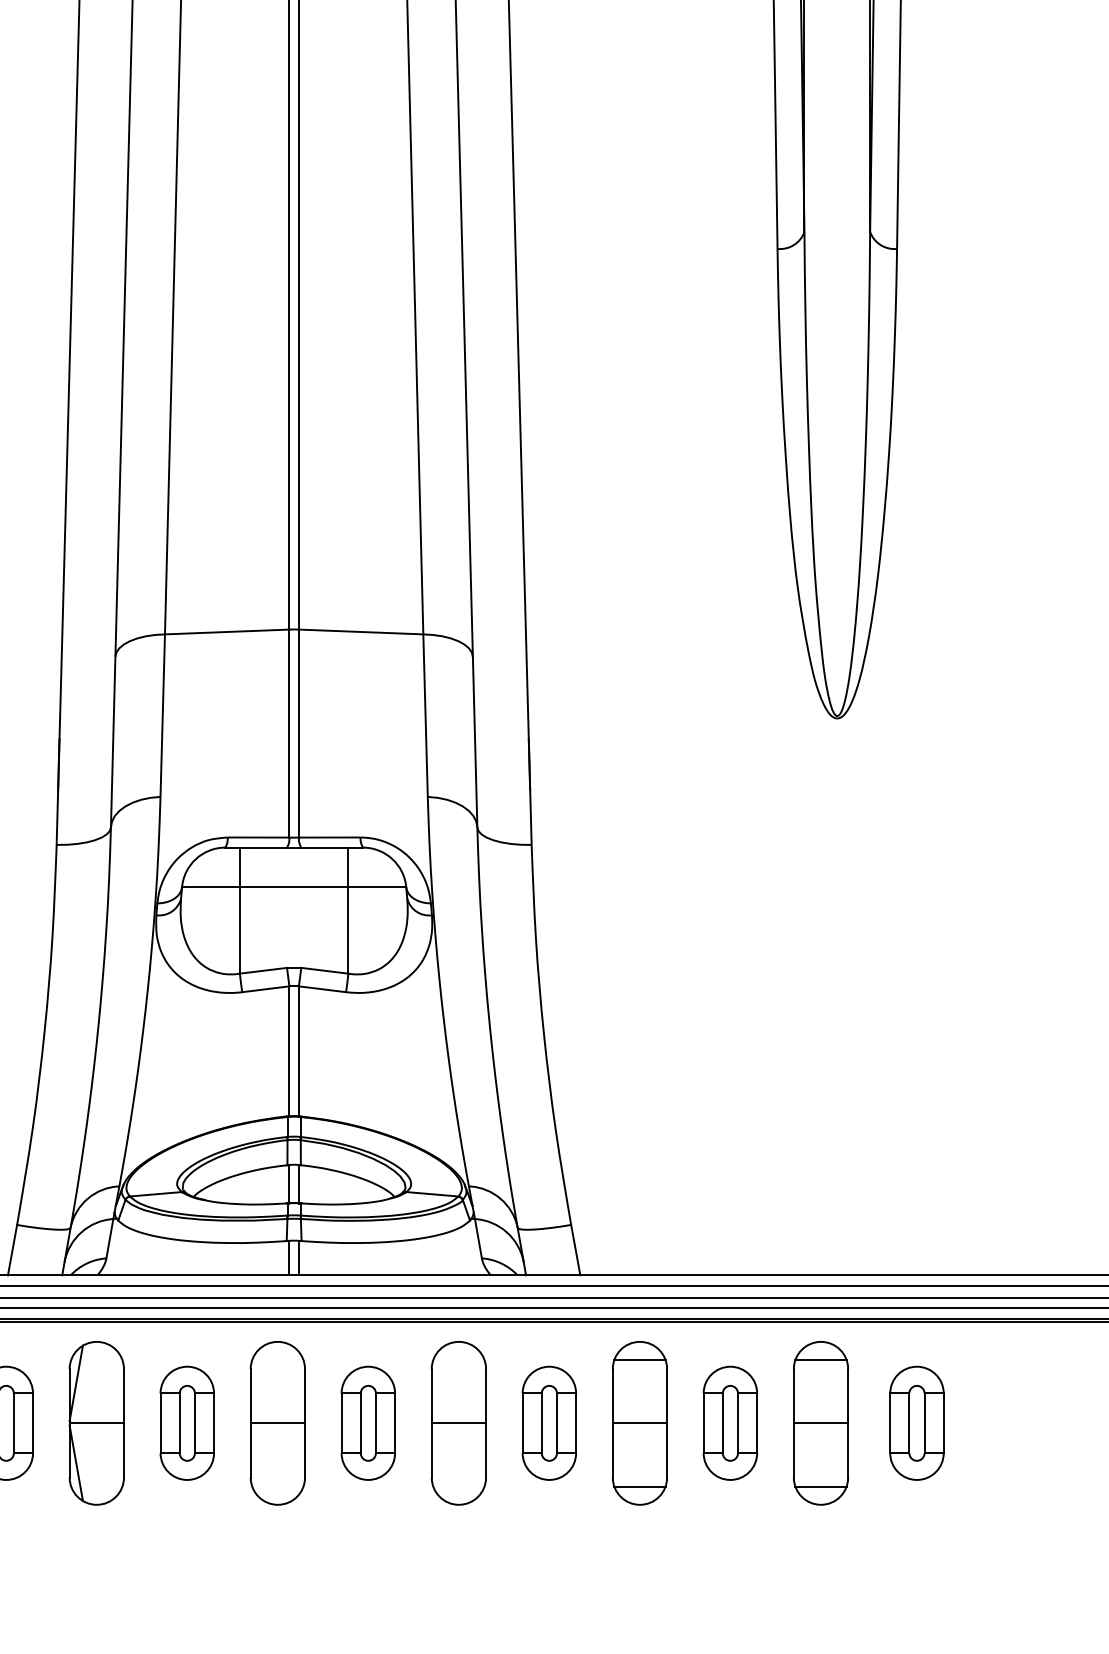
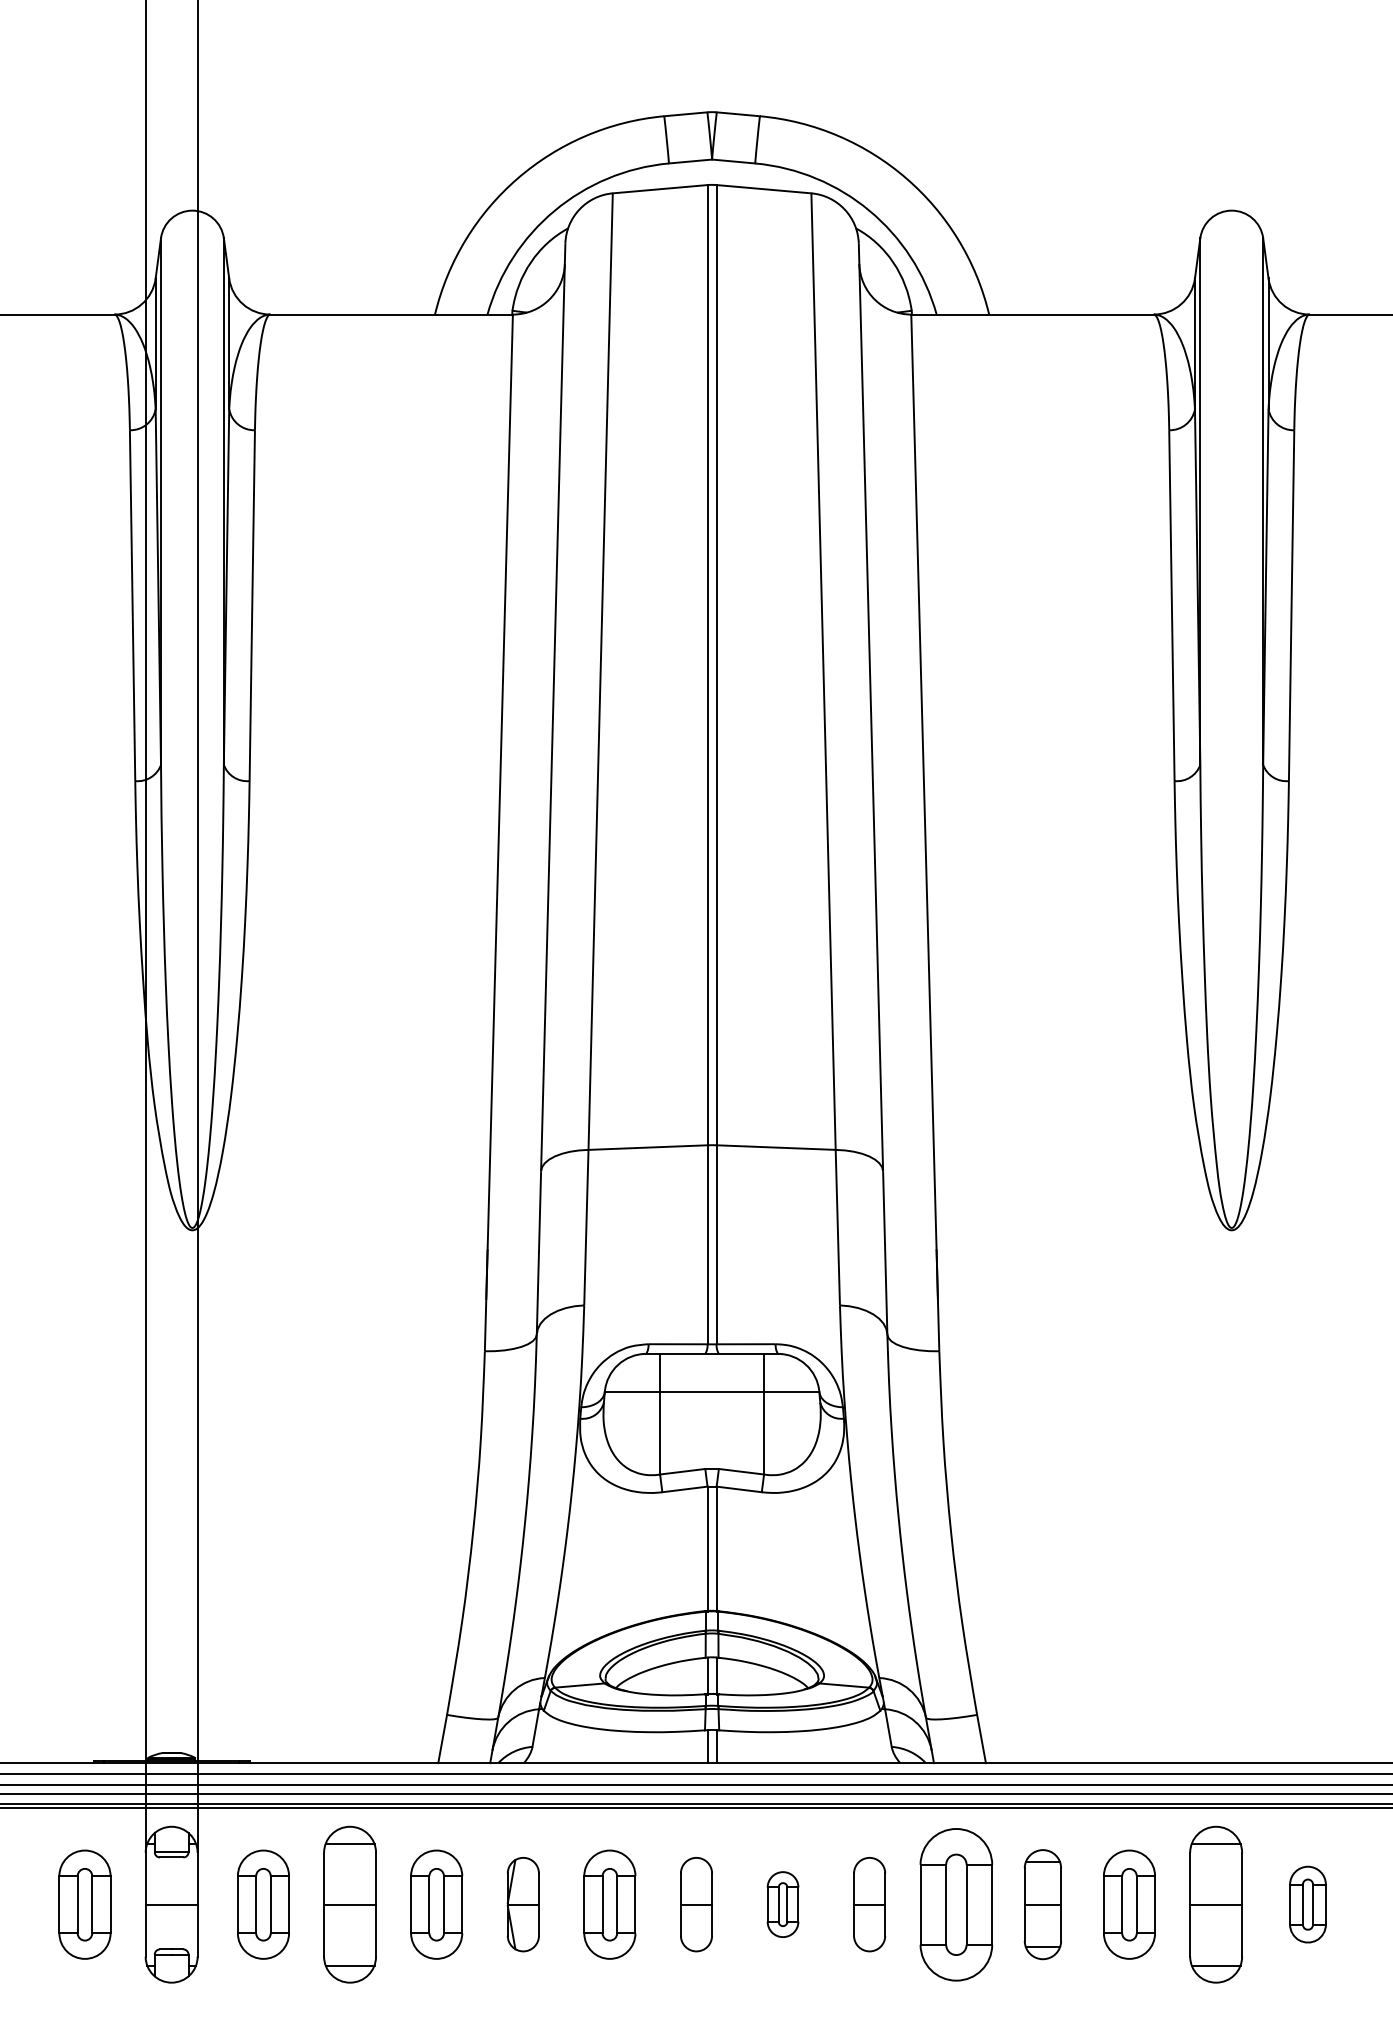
part: (97, 1423) -> (523, 1904), size x0.6
part: (277, 1423) -> (696, 1904), size x0.6
part: (367, 1423) -> (782, 1904), size x0.6
part: (458, 1423) -> (869, 1904), size x0.6
part: (548, 1423) -> (955, 1904), size x1.4
part: (639, 1423) -> (1042, 1904), size x0.7
part: (916, 1423) -> (1307, 1904), size x0.7

